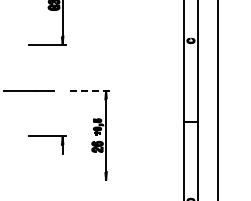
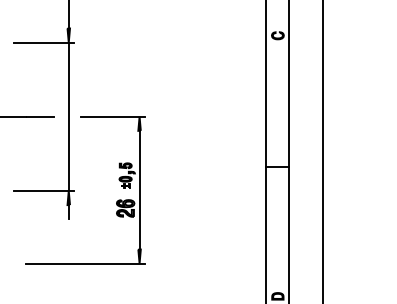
line: (62, 90) -> (68, 116), added
line: (90, 90) -> (114, 116), dashed -> solid
line: (72, 180) -> (84, 263), added

